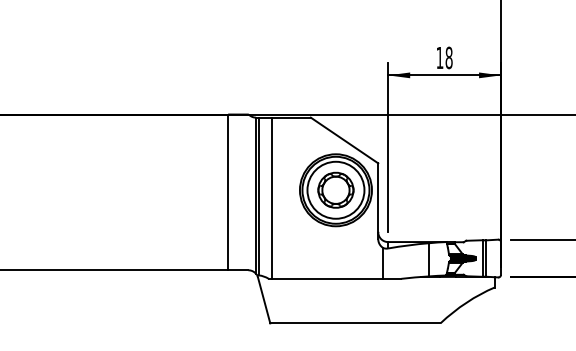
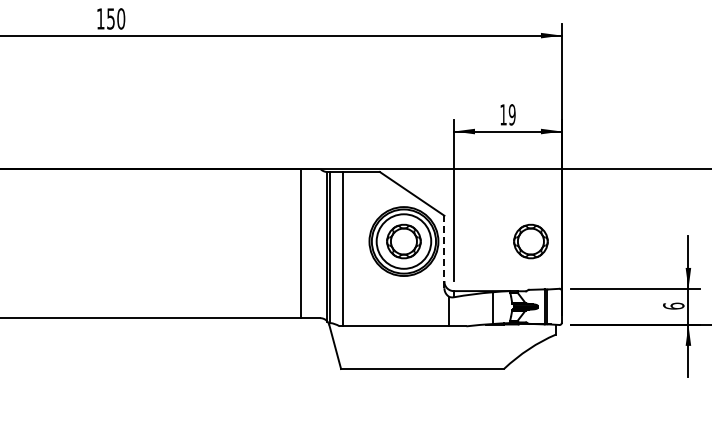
text: (448, 57) -> (511, 114), 18 -> 19
part: (468, 190) -> (530, 241), added
line: (378, 200) -> (444, 251), solid -> dashed

